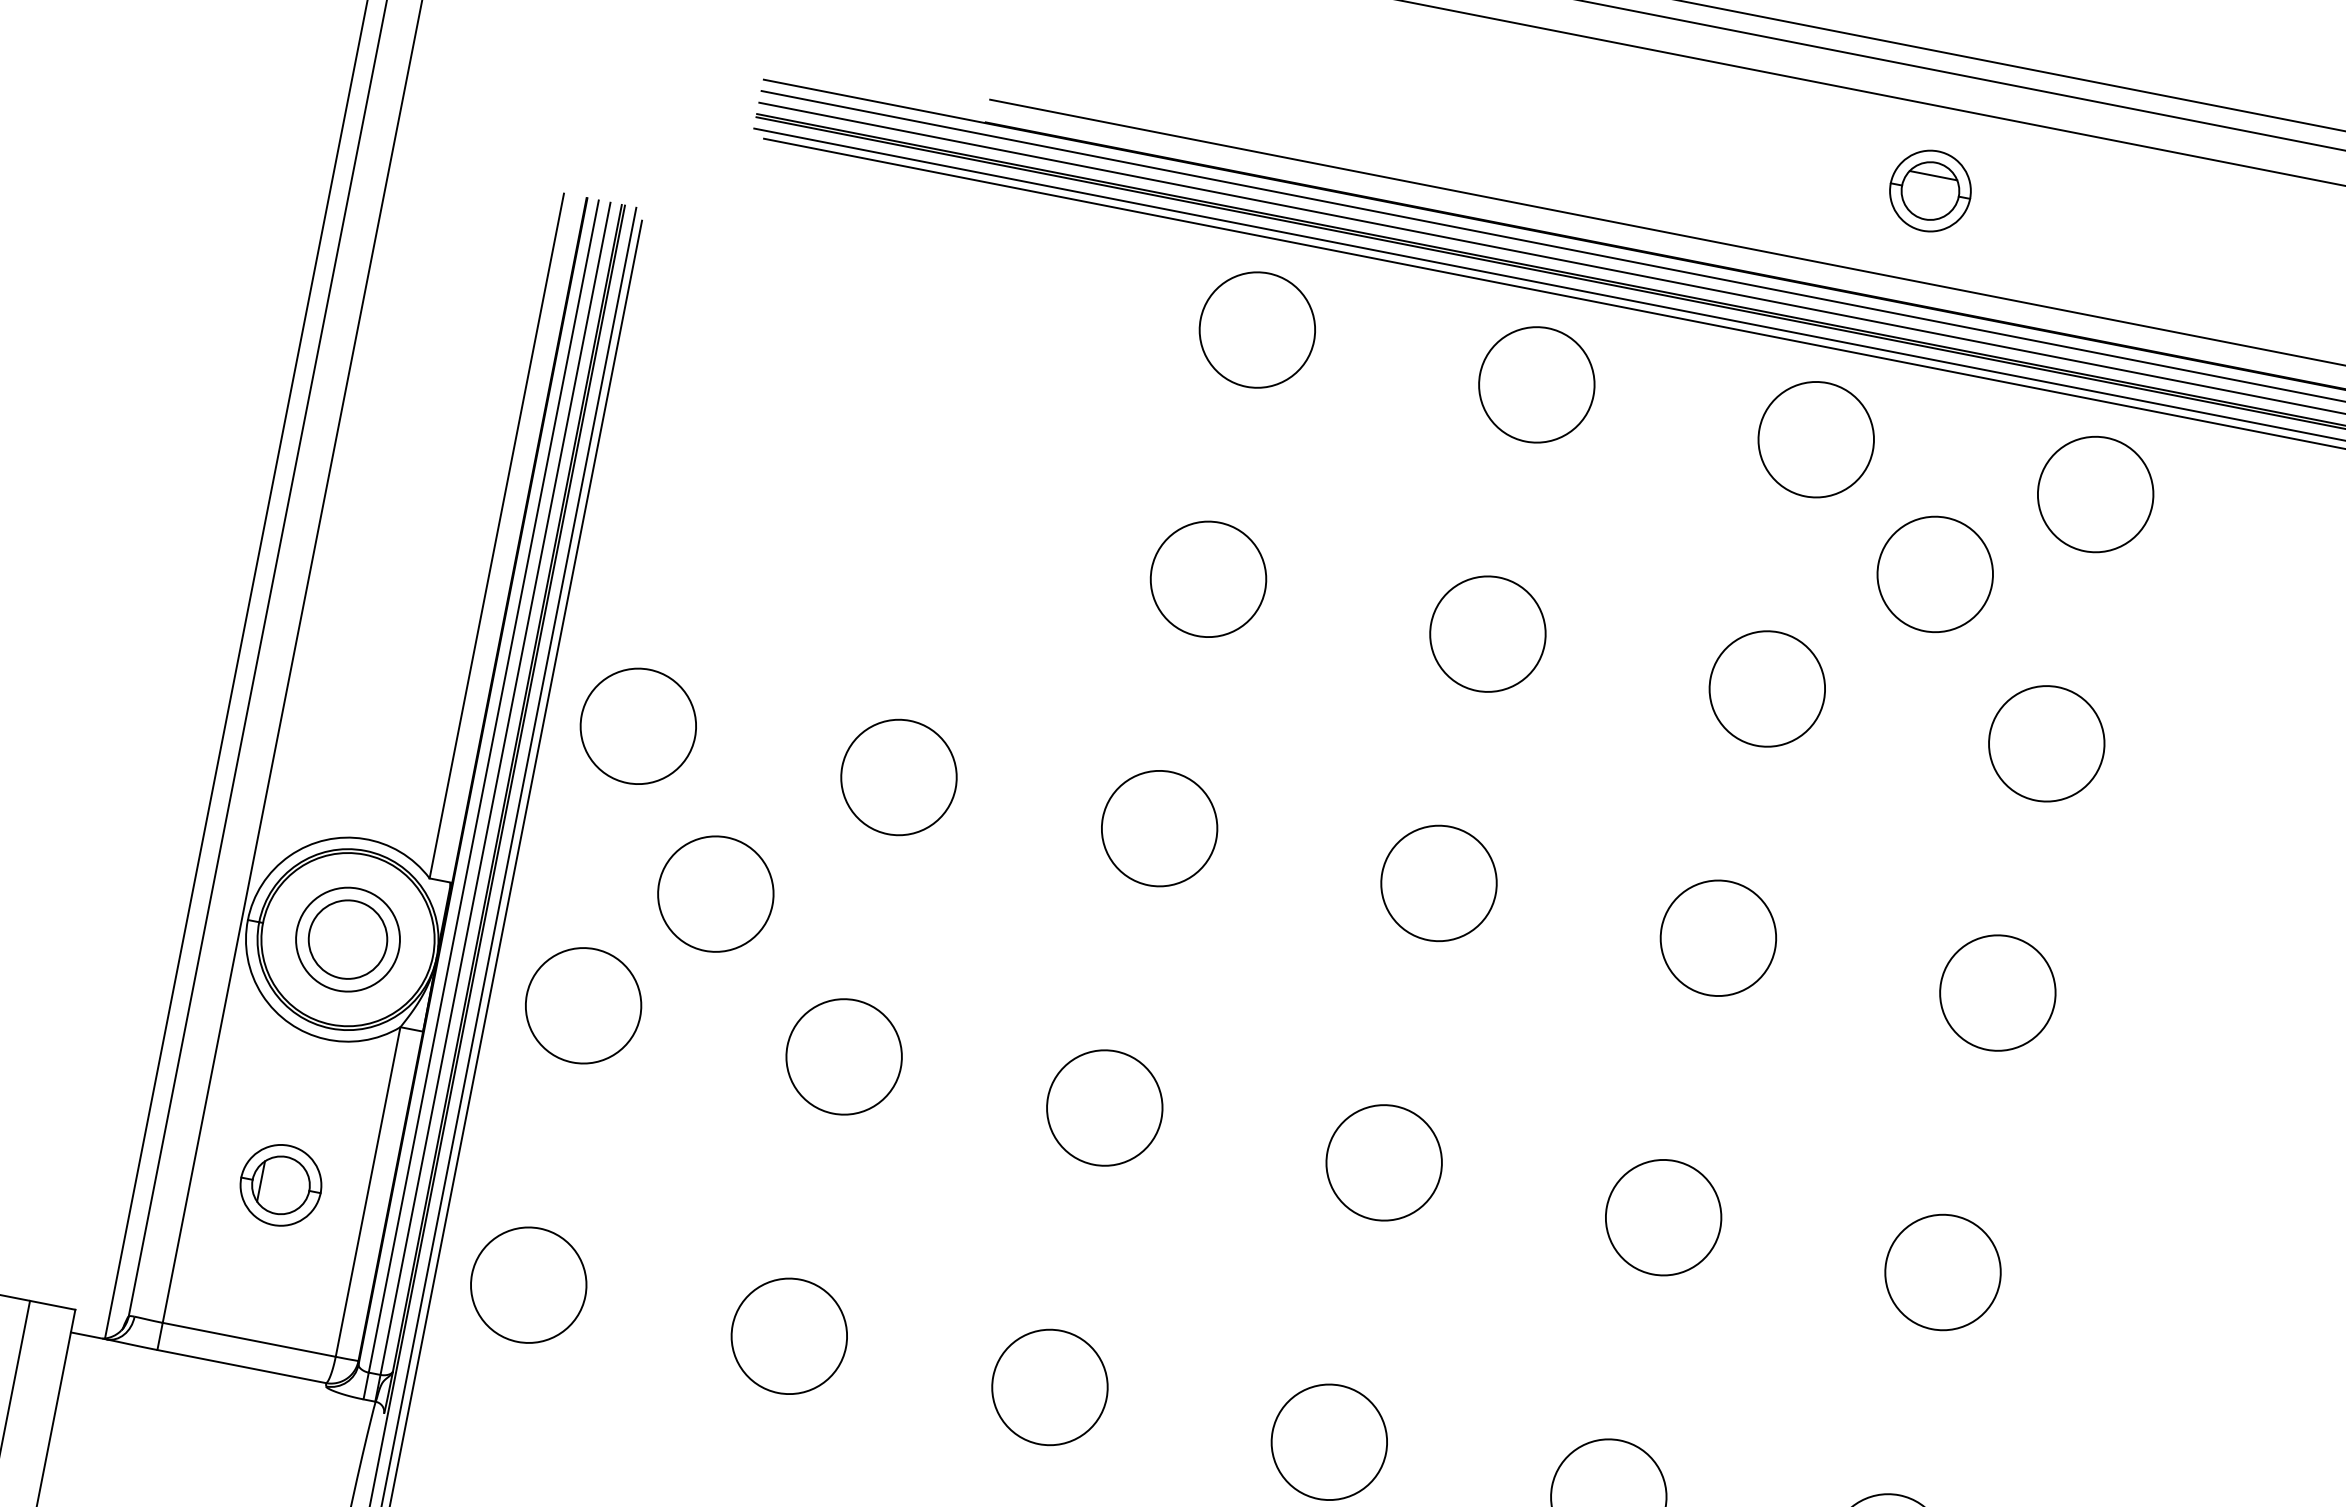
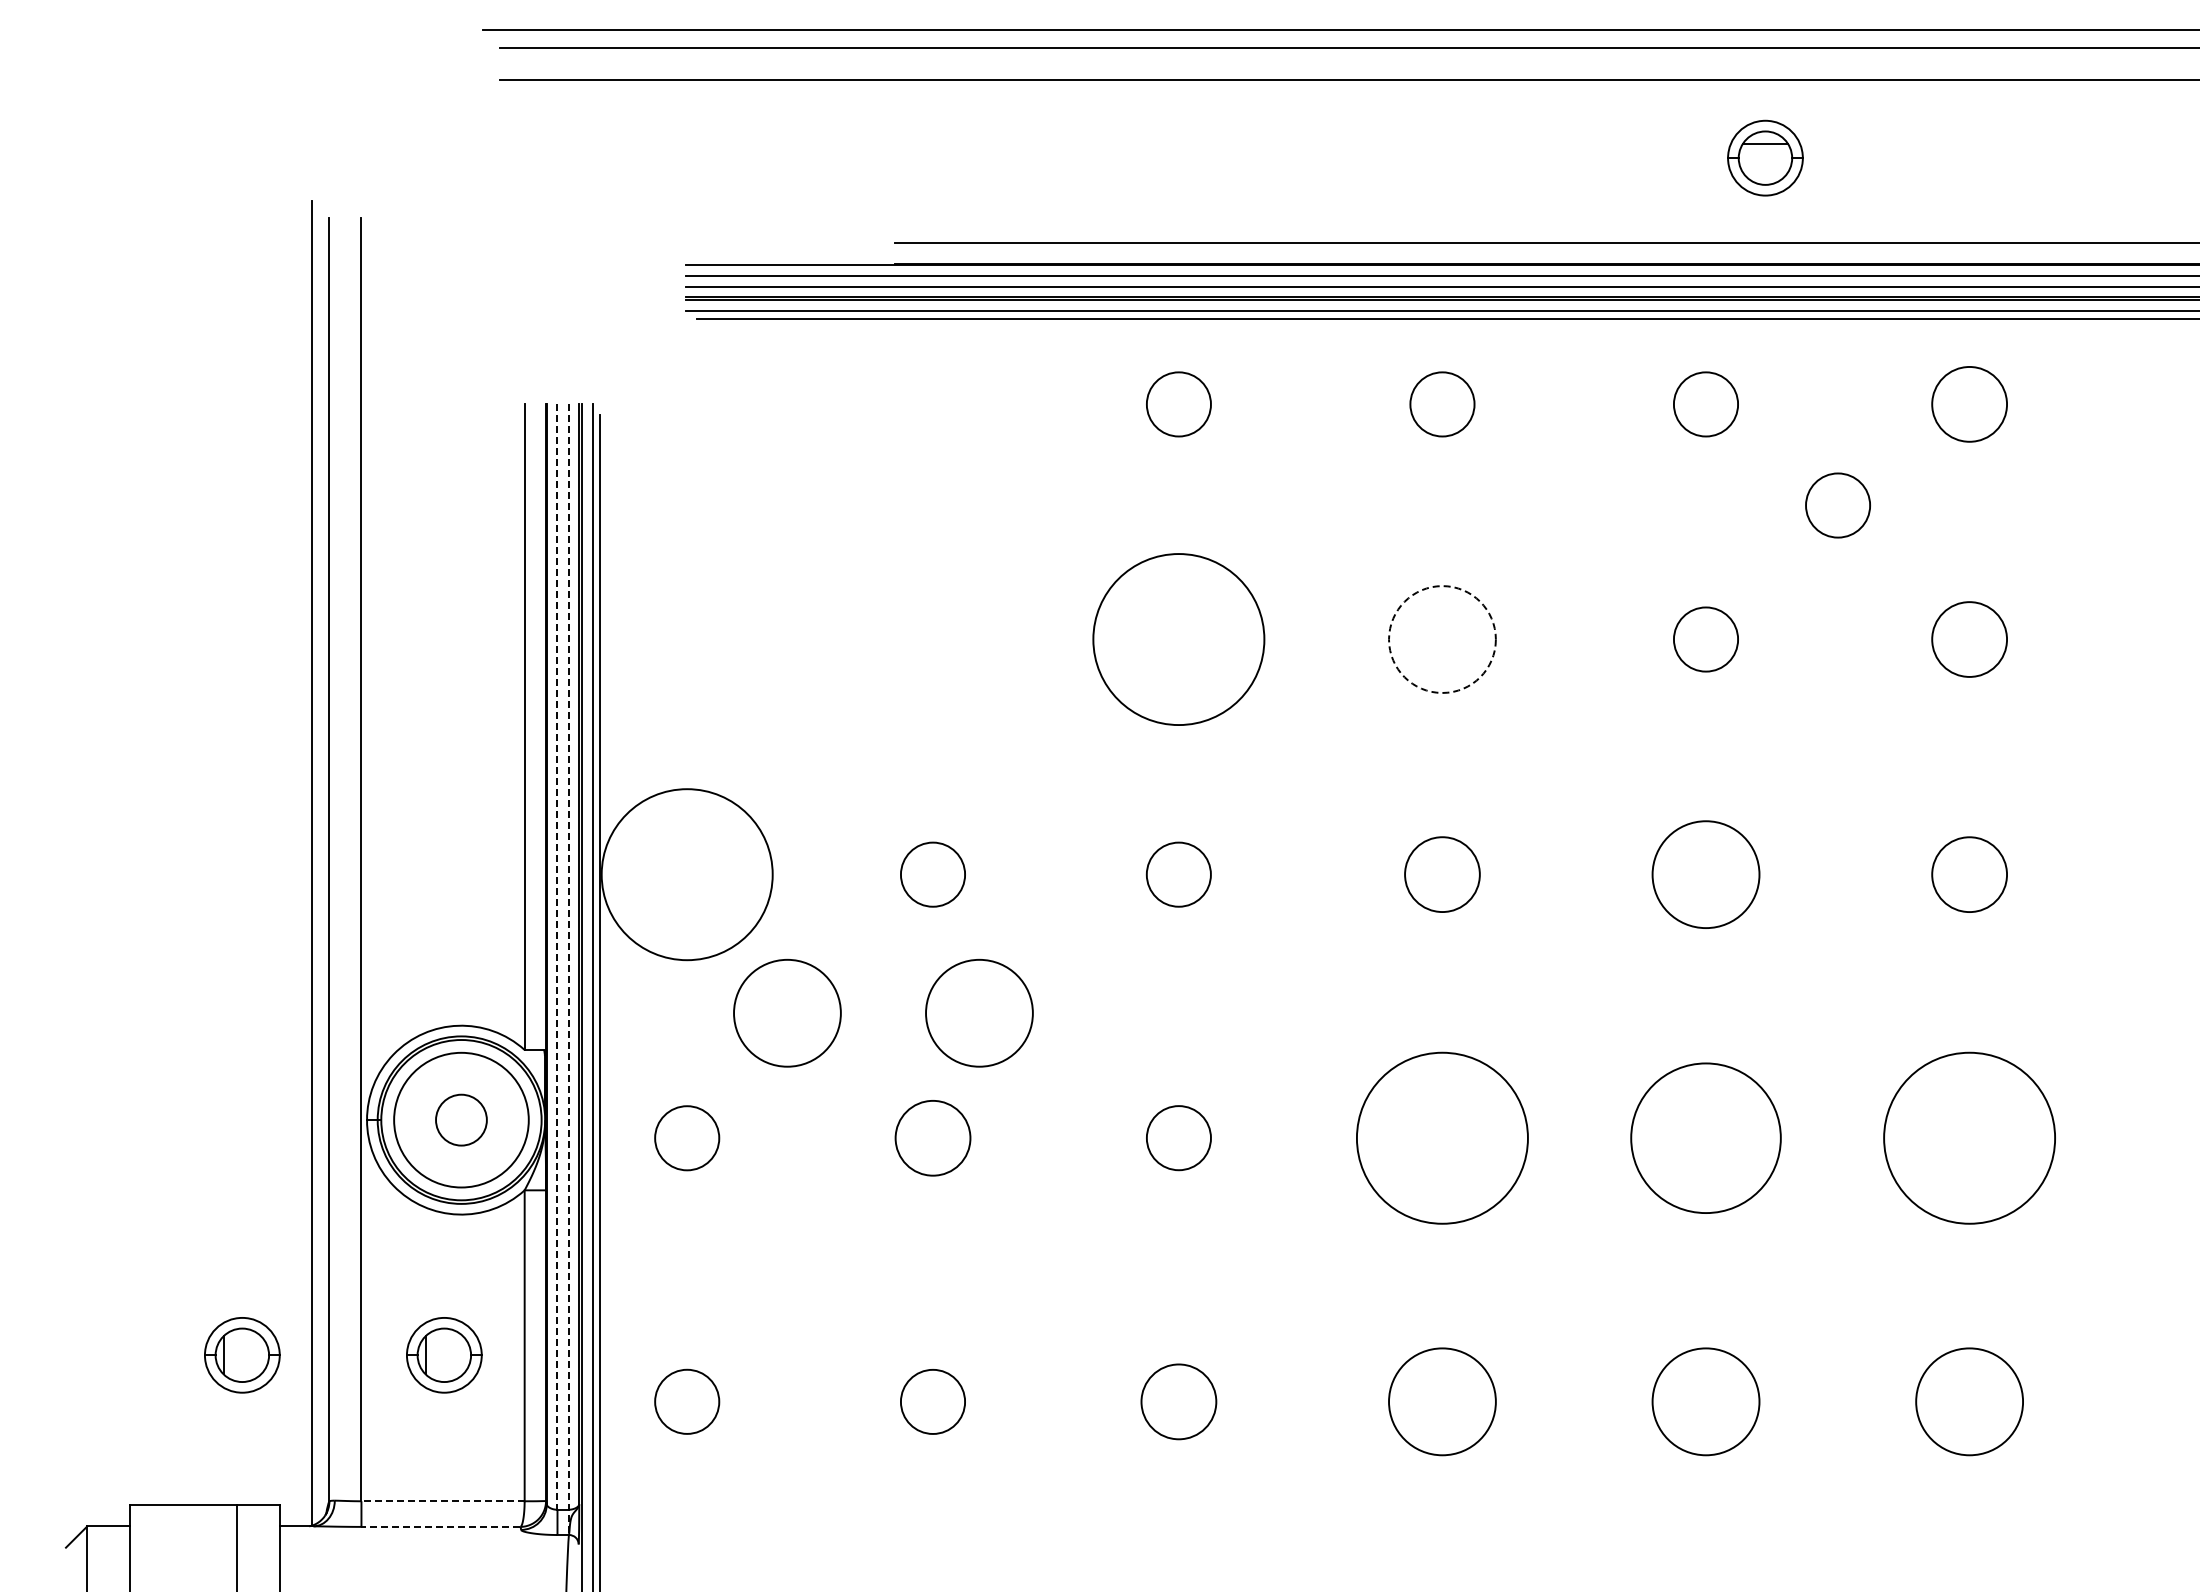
circle: (1257, 330) -> (1178, 404), size x0.6
circle: (1536, 385) -> (1442, 404), size x0.6
circle: (1815, 439) -> (1705, 404), size x0.6
circle: (2095, 493) -> (1969, 403), size x0.7
circle: (1934, 574) -> (1837, 505), size x0.6
circle: (1208, 579) -> (1178, 639), size x1.6
circle: (1487, 634) -> (1442, 639), solid -> dashed
circle: (1766, 688) -> (1705, 639), size x0.6
circle: (637, 726) -> (686, 874), size x1.6
circle: (2046, 743) -> (1969, 639), size x0.7
circle: (898, 777) -> (932, 874), size x0.6
line: (483, 786) -> (557, 956), solid -> dashed
line: (492, 803) -> (568, 970), solid -> dashed
circle: (1159, 828) -> (1178, 874), size x0.6
circle: (1439, 883) -> (1442, 874), size x0.7
circle: (919, 933) -> (979, 1012), added
circle: (348, 938) -> (461, 1119), size x0.7
circle: (348, 940) -> (461, 1120), size x1.4
circle: (1997, 992) -> (1969, 874), size x0.7
circle: (582, 1004) -> (686, 1137), size x0.6
circle: (843, 1056) -> (932, 1137), size x0.7
circle: (1104, 1107) -> (1178, 1137), size x0.6
part: (66, 1143) -> (242, 1355), added
circle: (1384, 1162) -> (1442, 1137), size x1.6
circle: (1663, 1216) -> (1705, 1137), size x1.4
circle: (1943, 1271) -> (1969, 1137), size x1.6
circle: (528, 1284) -> (686, 1401), size x0.6
circle: (788, 1335) -> (932, 1401), size x0.6
line: (249, 1340) -> (443, 1501), solid -> dashed
line: (241, 1366) -> (440, 1526), solid -> dashed
circle: (1049, 1387) -> (1178, 1401), size x0.7

